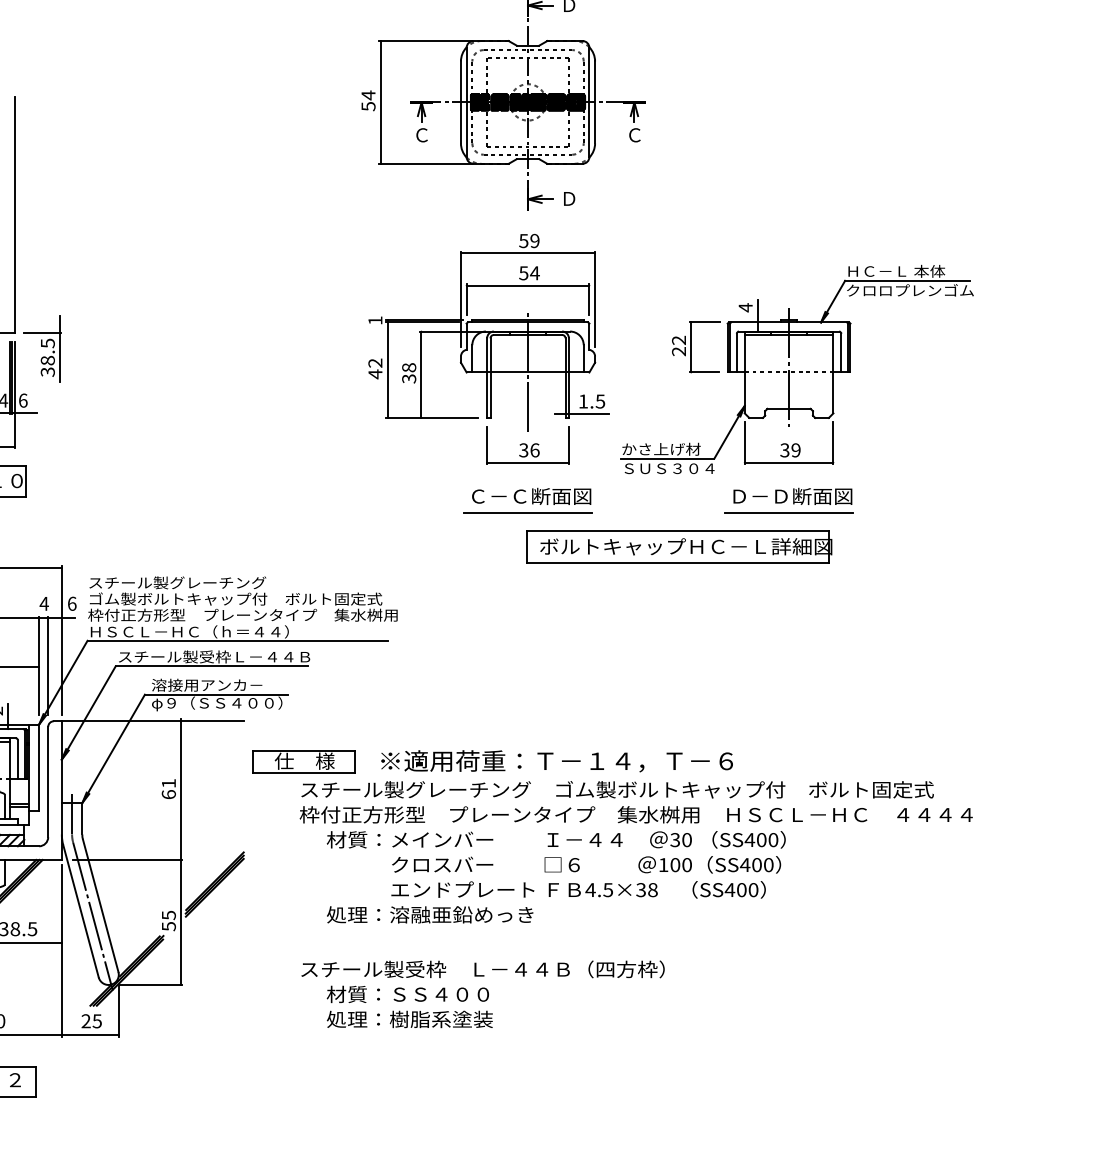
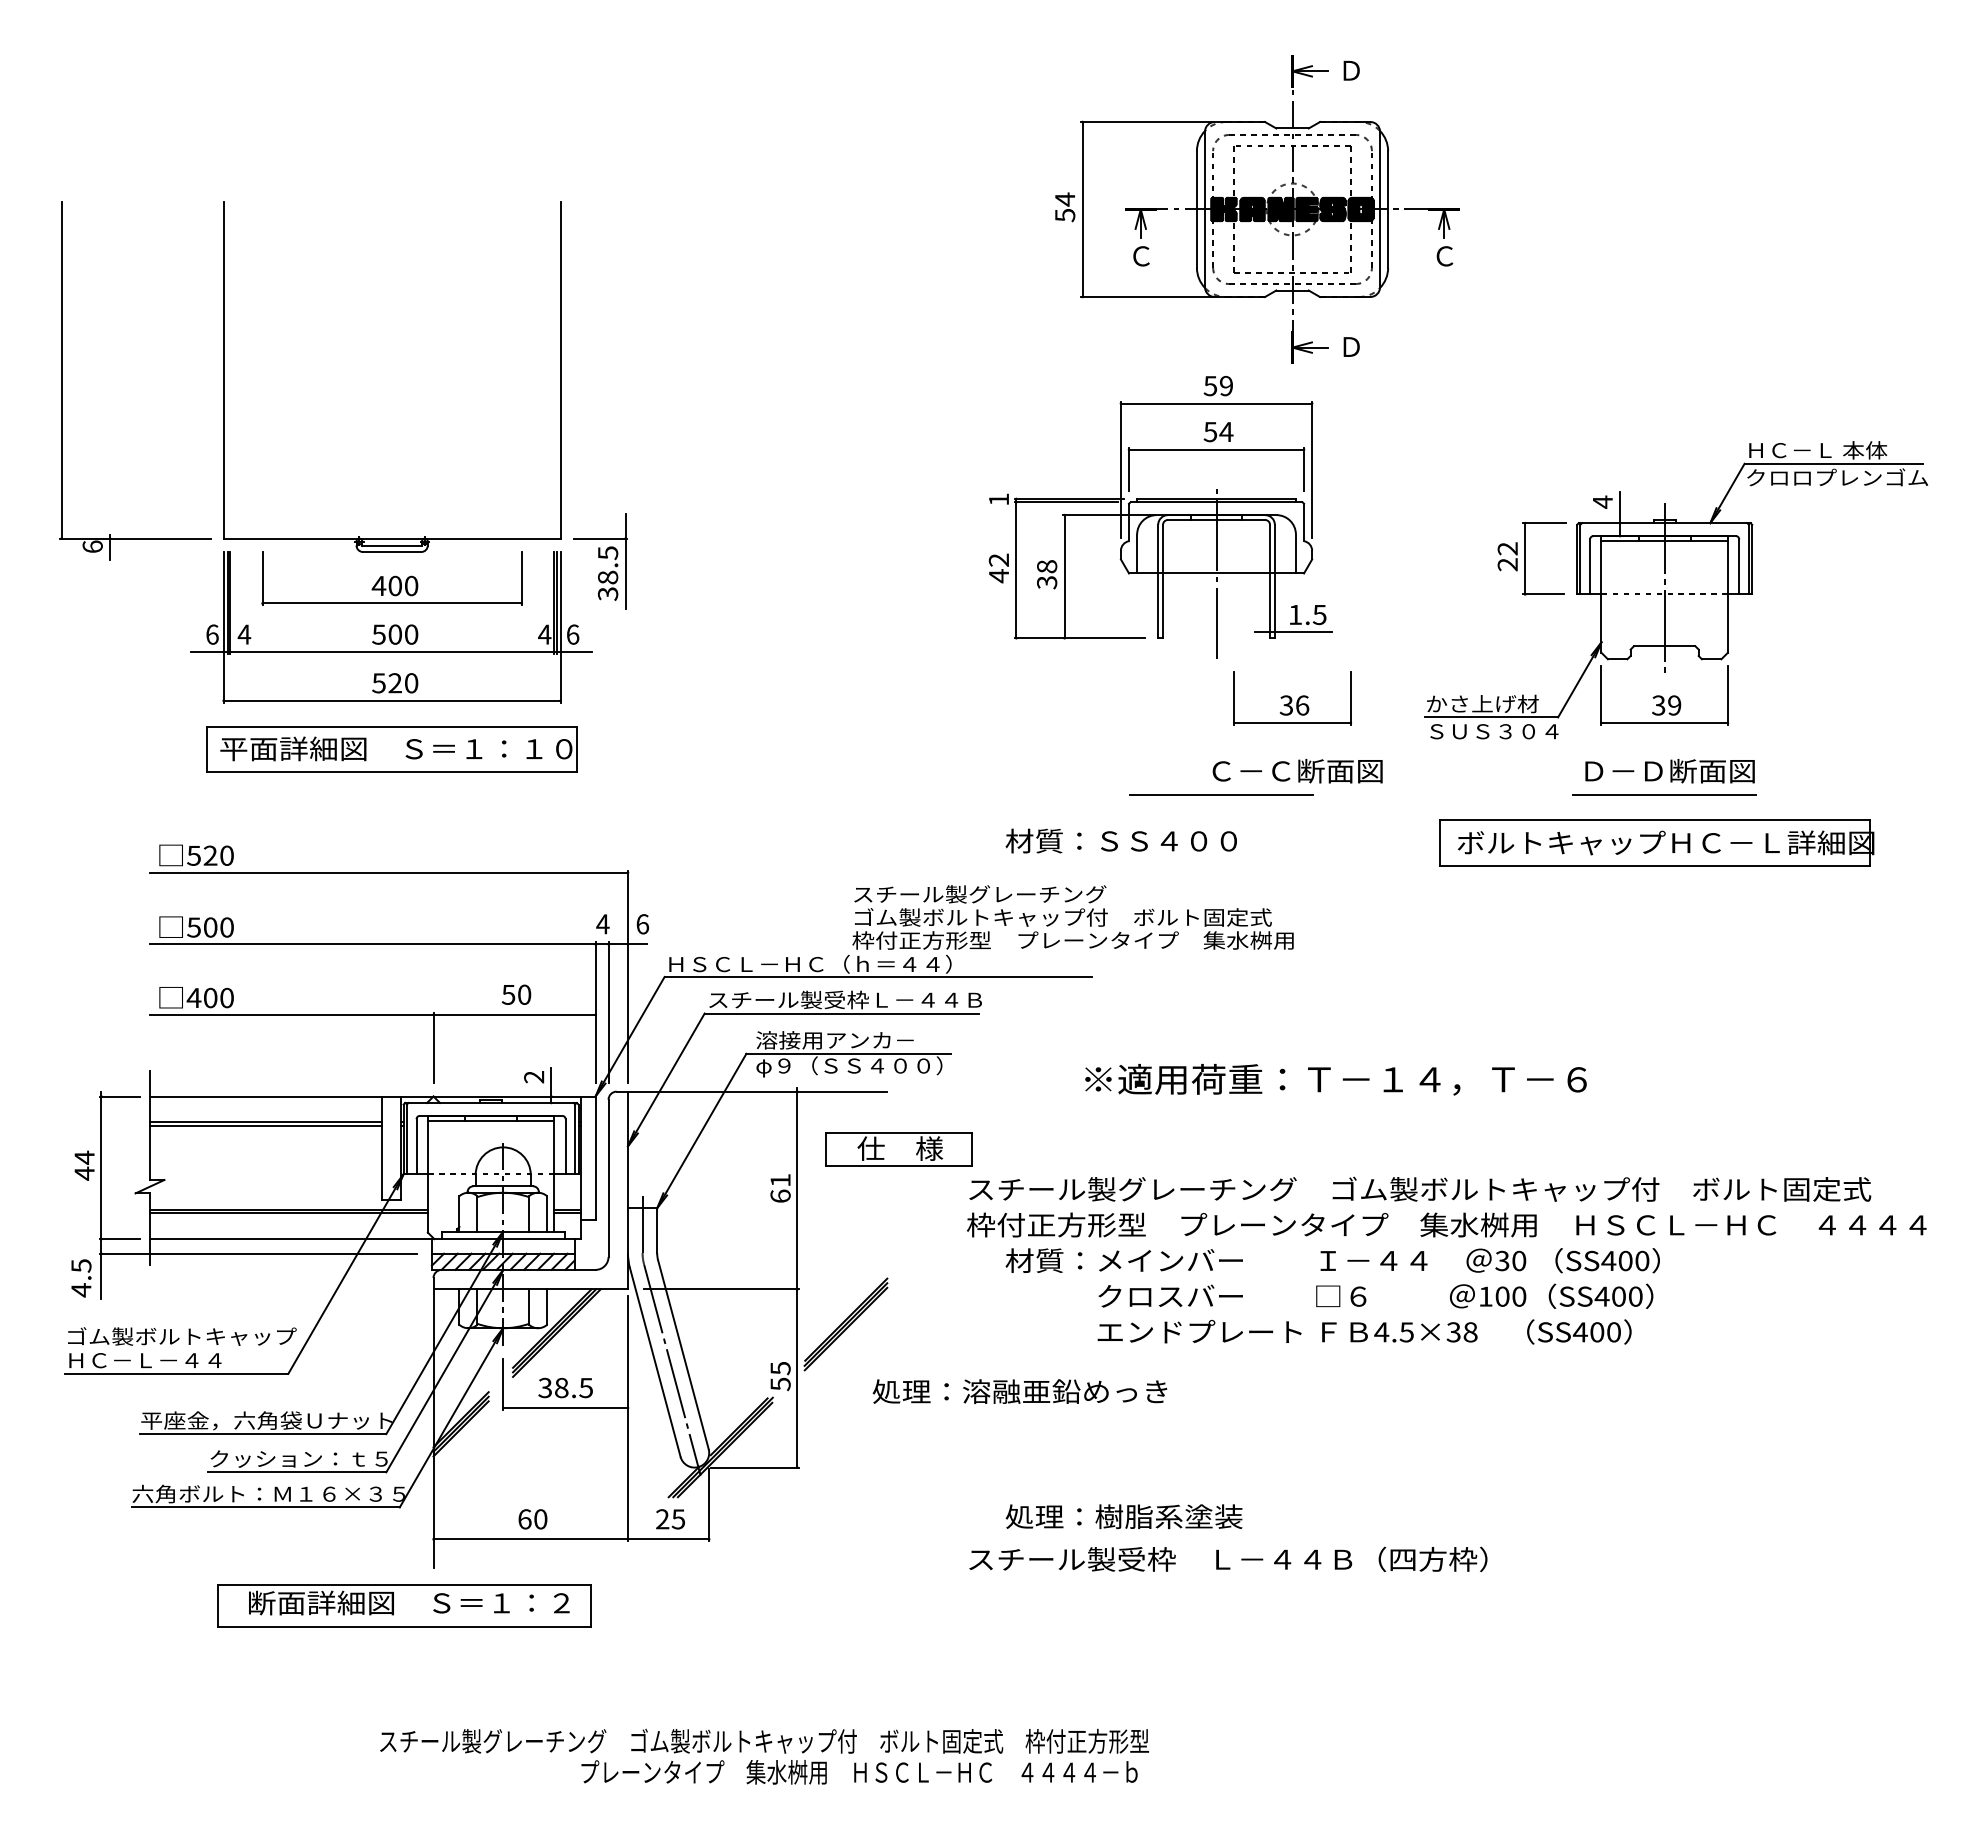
part: (488, 333) -> (1160, 517), moved
line: (528, 512) -> (1221, 794), moved
part: (679, 546) -> (1656, 842), moved
text: (242, 599) -> (1072, 917), moved
part: (303, 761) -> (898, 1149), moved
text: (556, 761) -> (1335, 1079), moved
text: (429, 914) -> (1019, 1391), moved
text: (483, 968) -> (1228, 1558), moved
text: (407, 994) -> (1120, 840), moved

